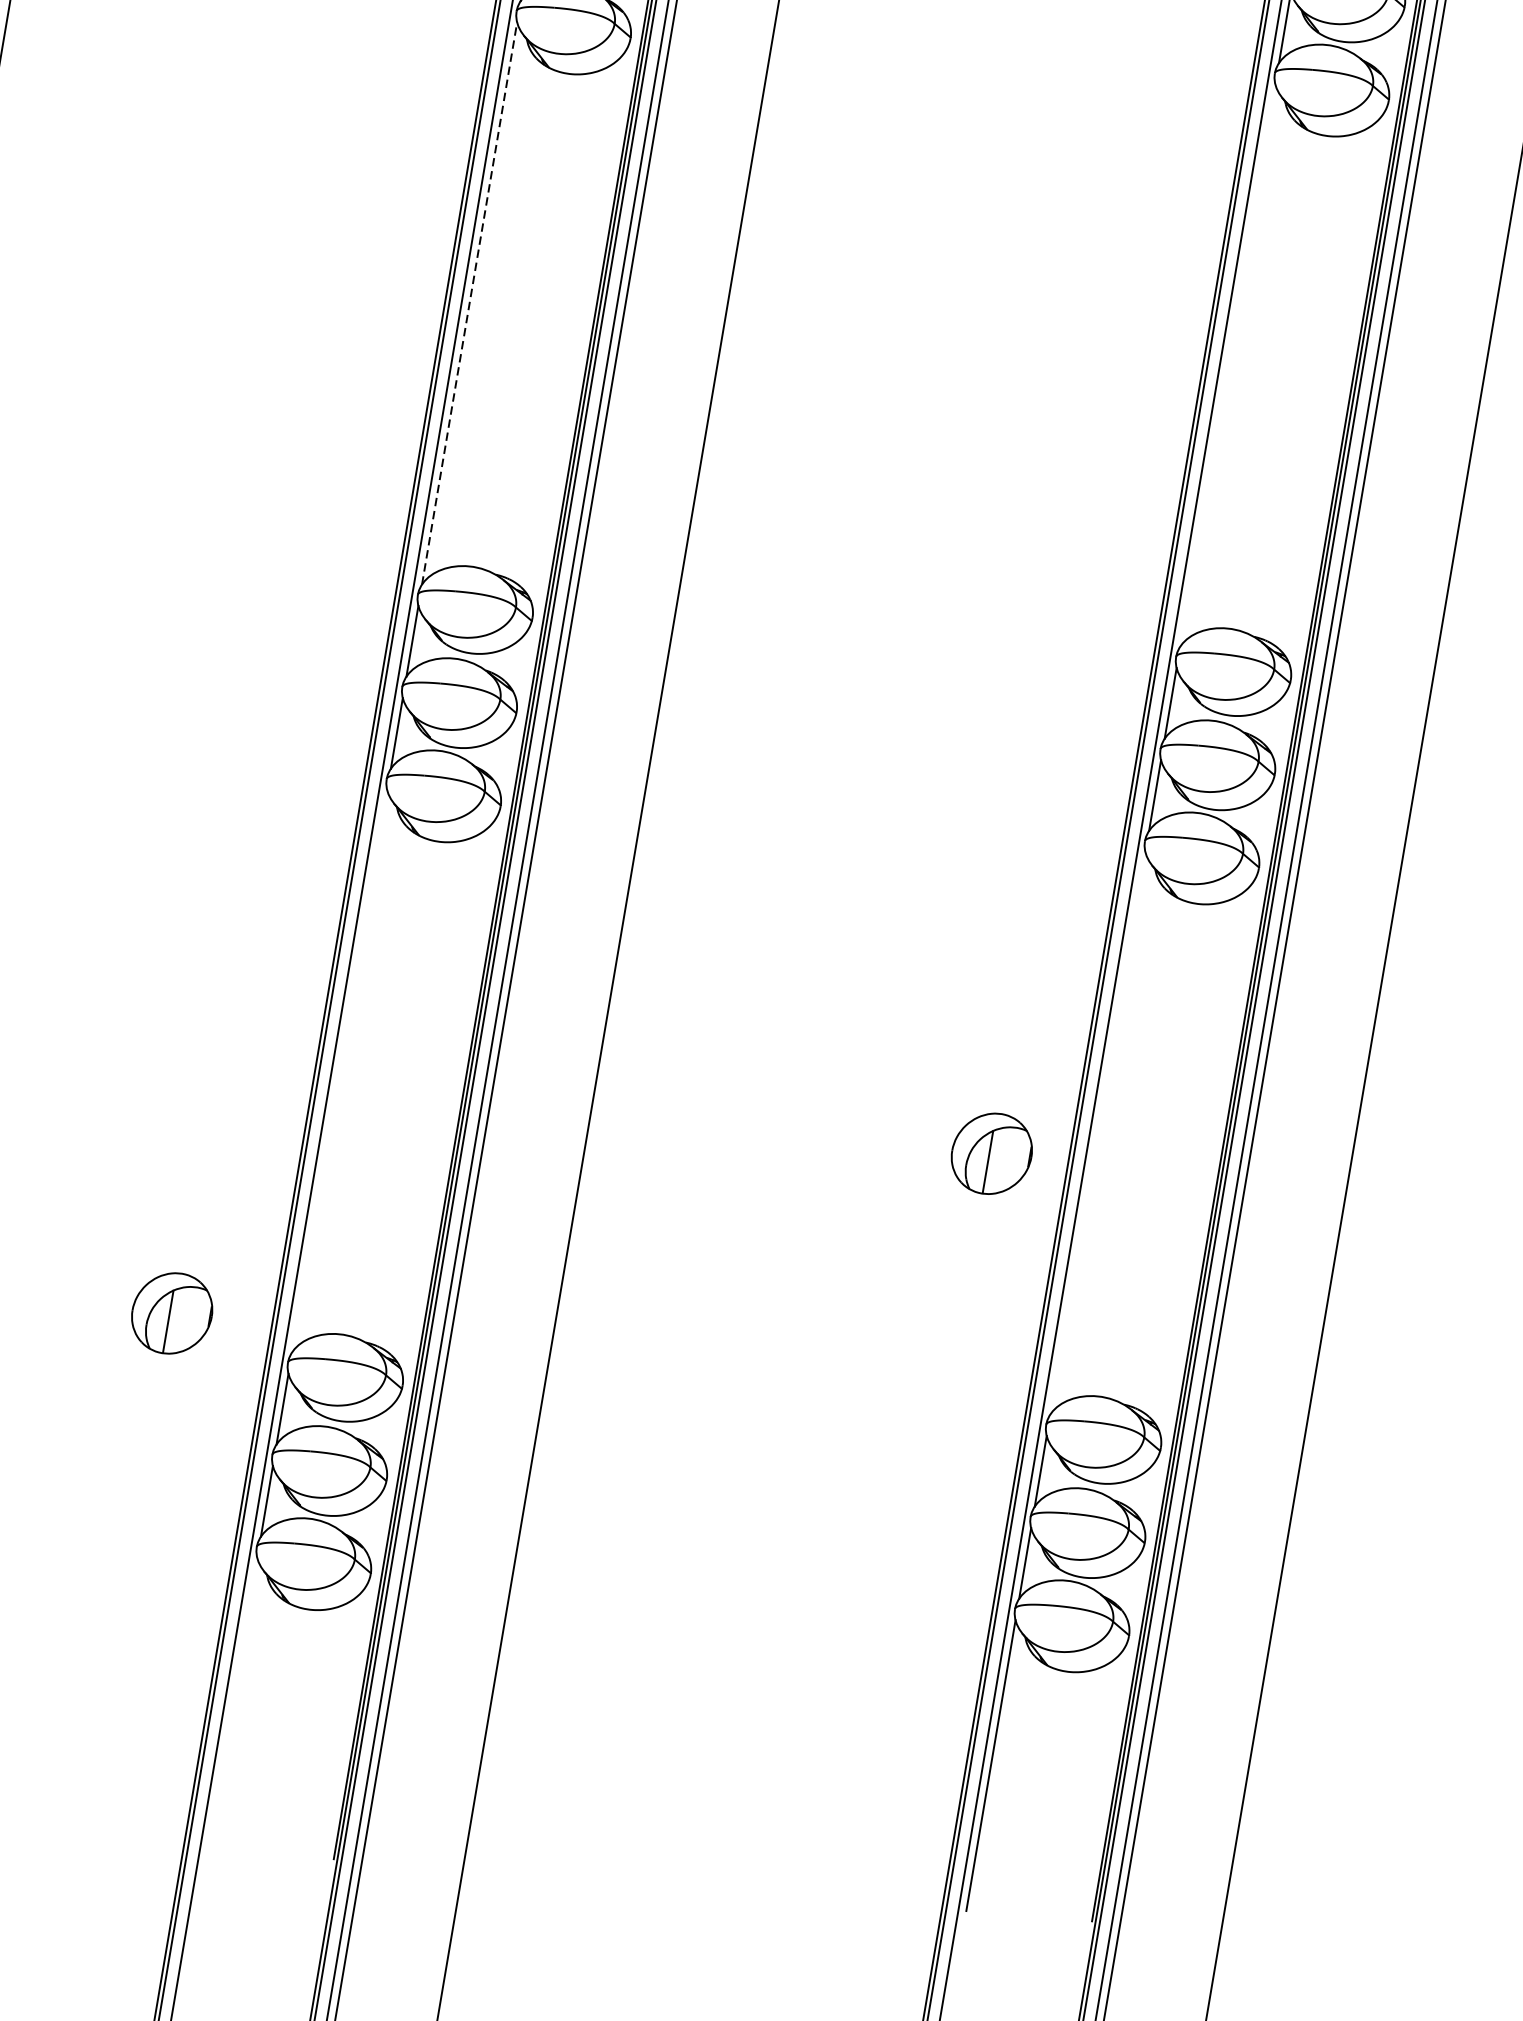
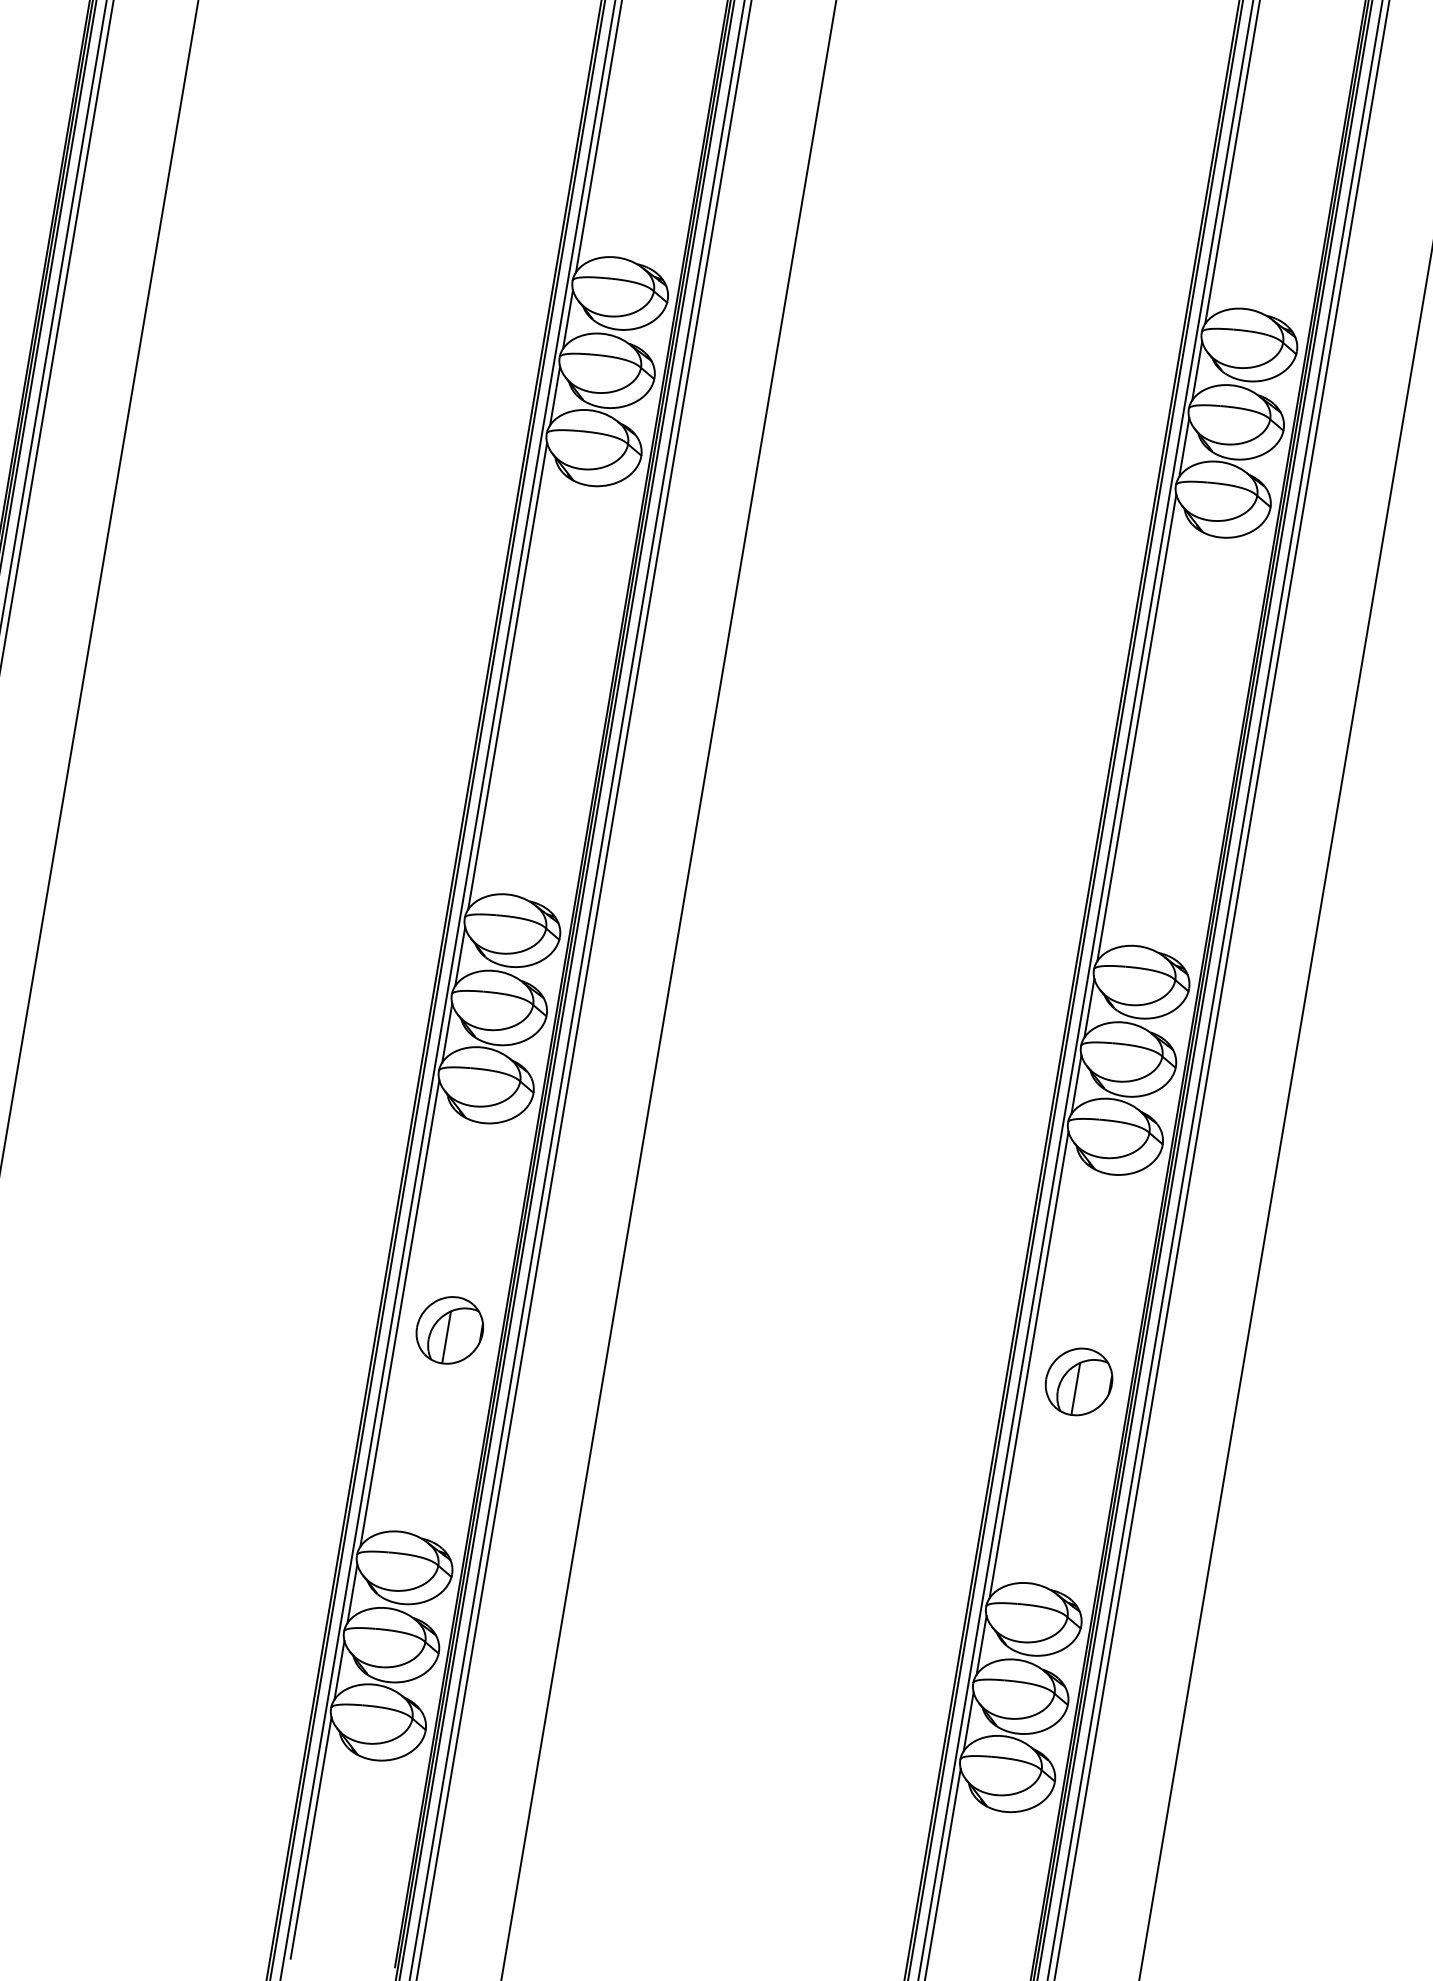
line: (469, 303) -> (507, 676), dashed -> solid
line: (1227, 365) -> (1136, 727), added
line: (339, 1071) -> (399, 1313), added
line: (1097, 1132) -> (1028, 1364), added
part: (991, 1153) -> (1078, 1381), moved
part: (171, 1313) -> (449, 1330), moved
line: (231, 1702) -> (310, 1837), added

